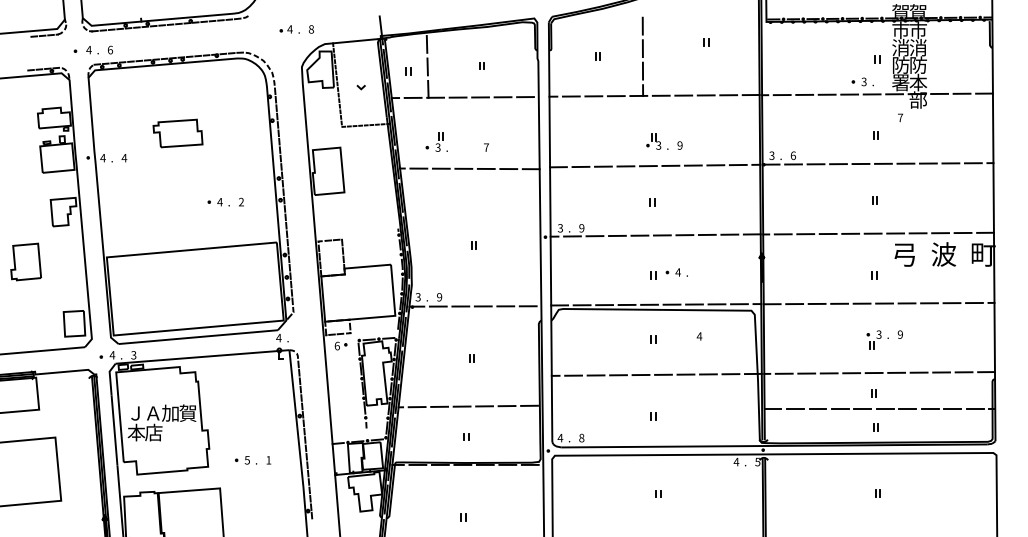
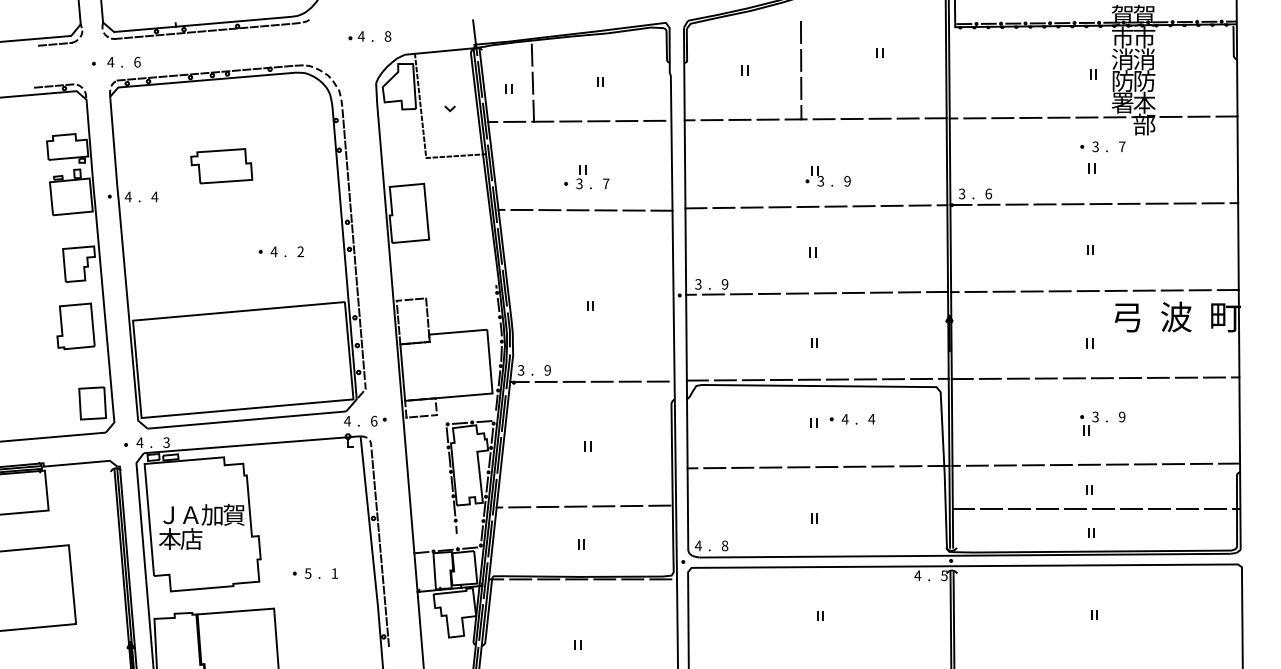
part: (862, 81) -> (1093, 146), moved
part: (436, 141) -> (577, 176), moved
part: (25, 261) -> (75, 325), moved
part: (676, 272) -> (843, 419), moved
part: (340, 345) -> (378, 420), moved

